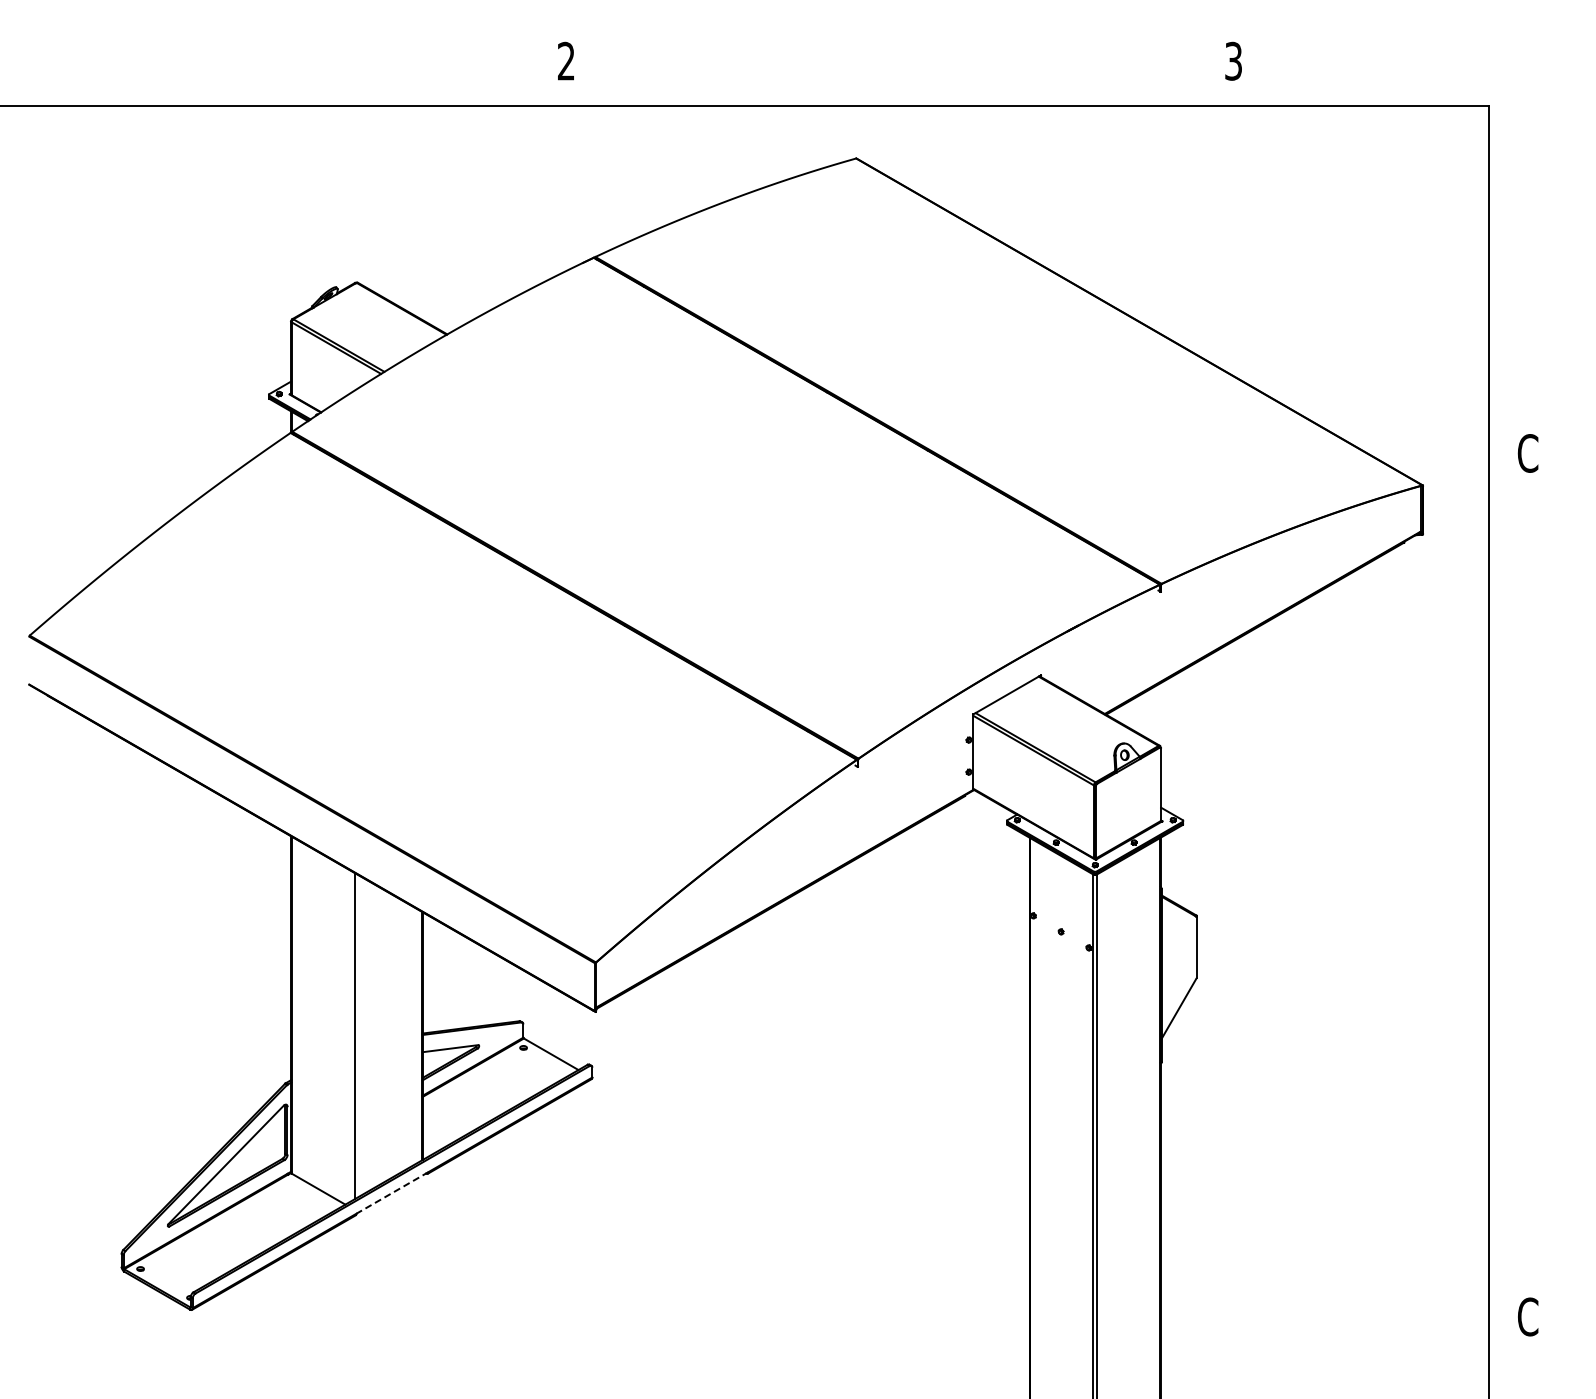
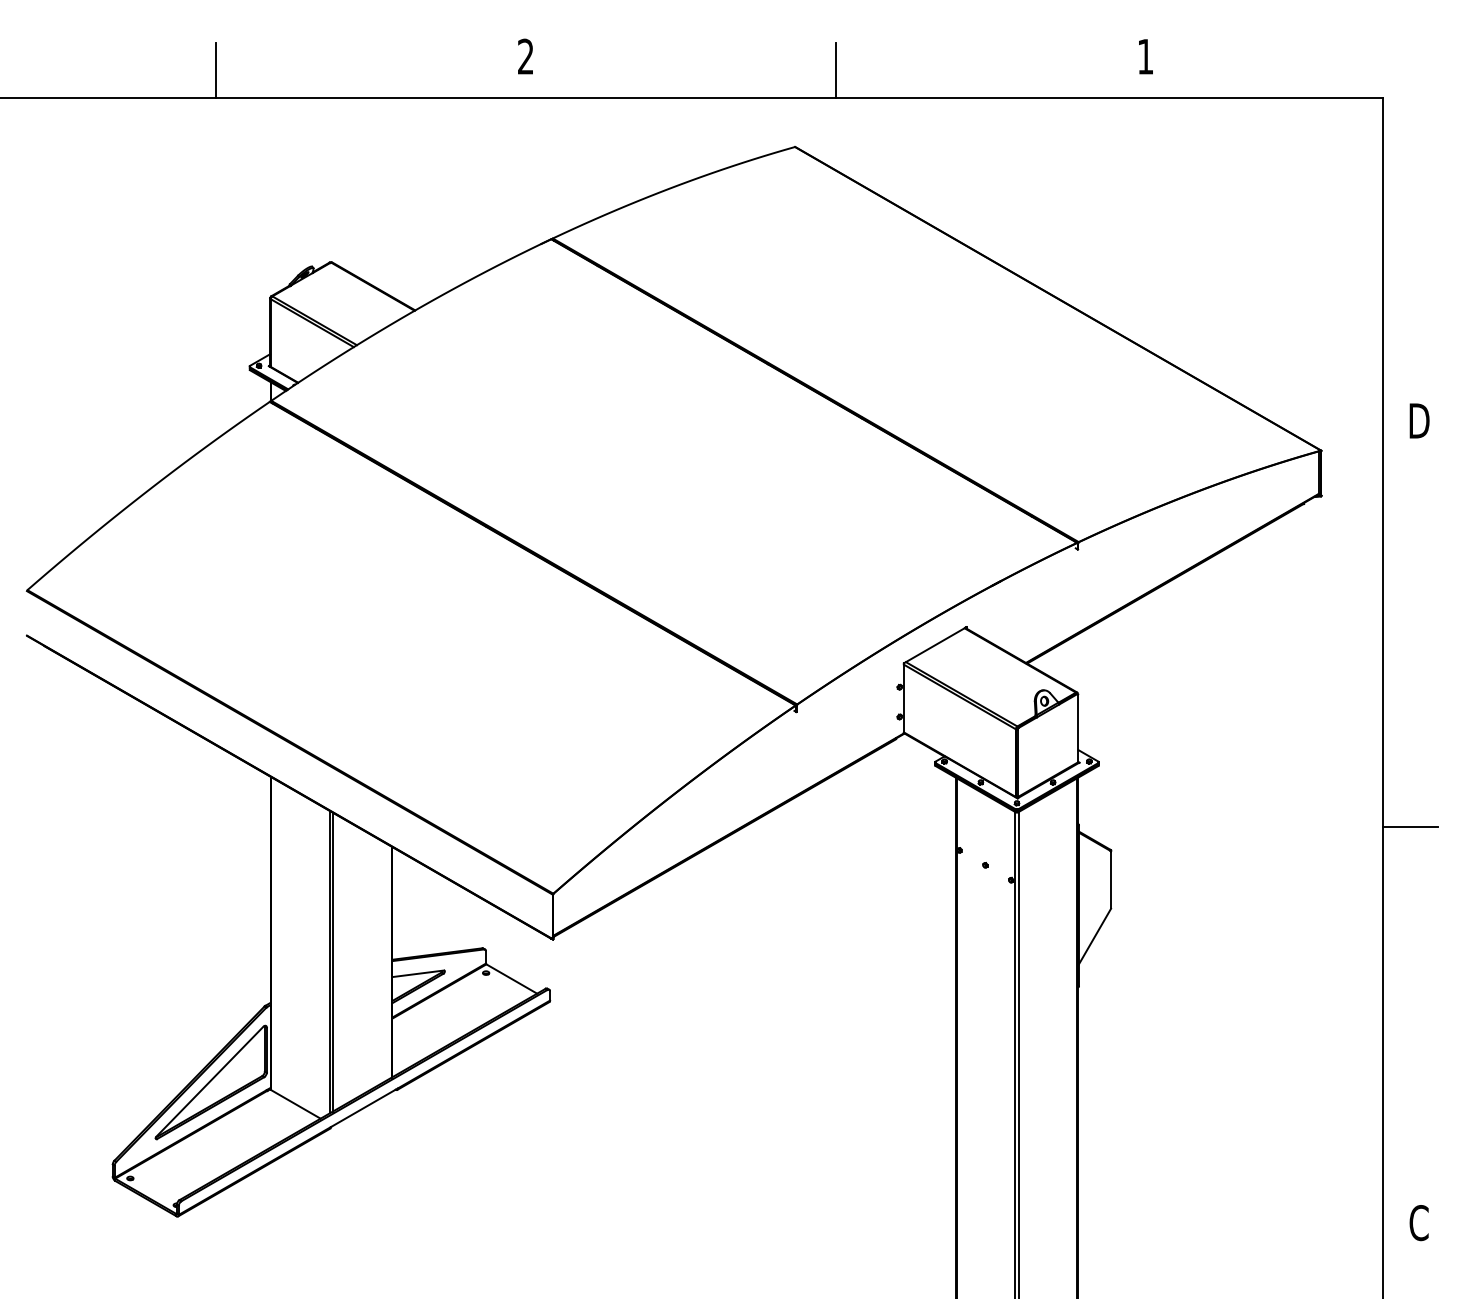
text: (1233, 60) -> (1145, 55), 3 -> 1
line: (233, 75) -> (216, 69), added
line: (900, 75) -> (836, 69), added
text: (1528, 453) -> (1419, 421), C -> D
line: (1518, 890) -> (1410, 826), added
line: (358, 1035) -> (332, 961), added
line: (392, 1192) -> (364, 1107), dashed -> solid

